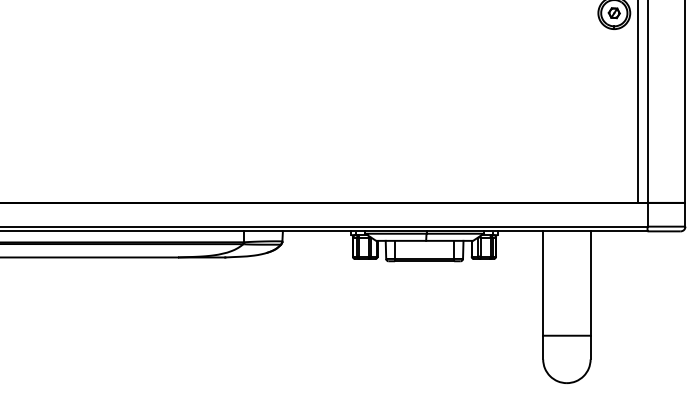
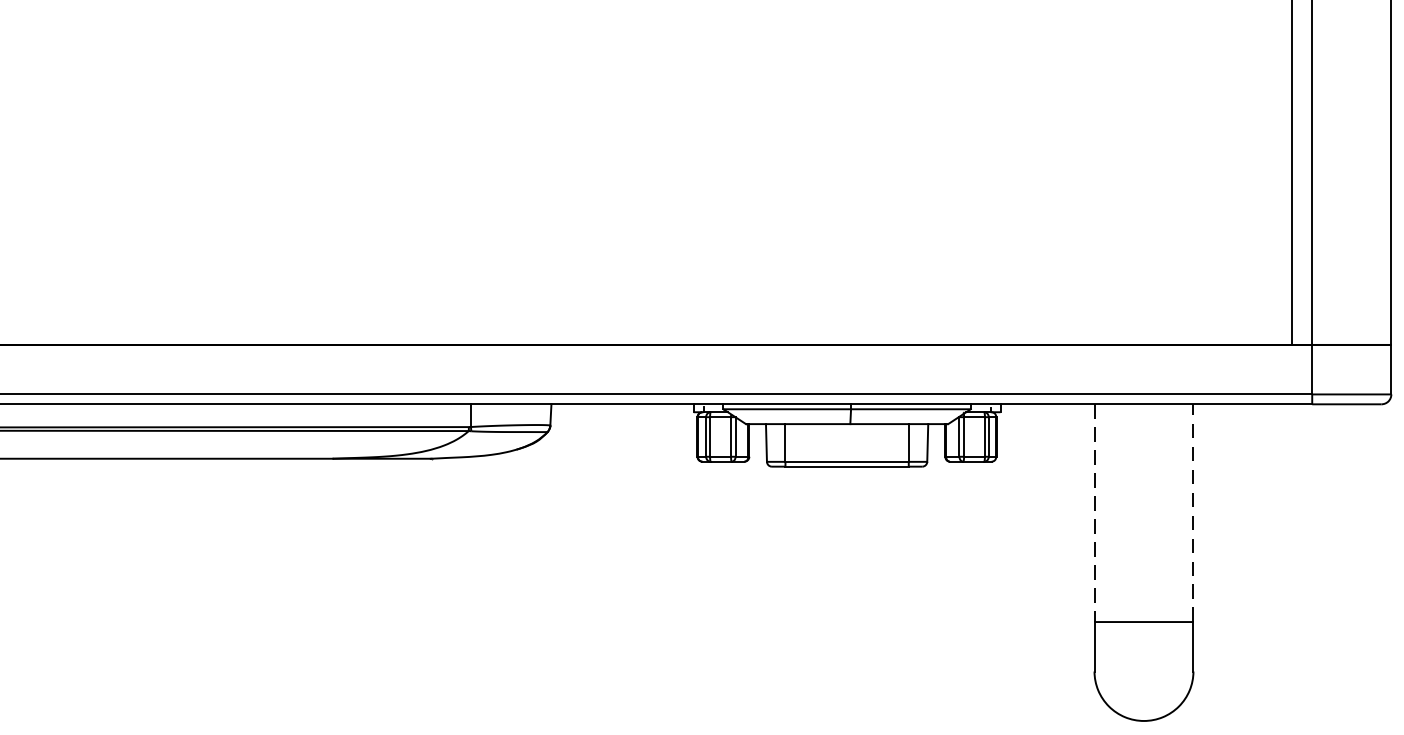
line: (590, 283) -> (1193, 513), solid -> dashed
line: (543, 284) -> (1095, 515), solid -> dashed

